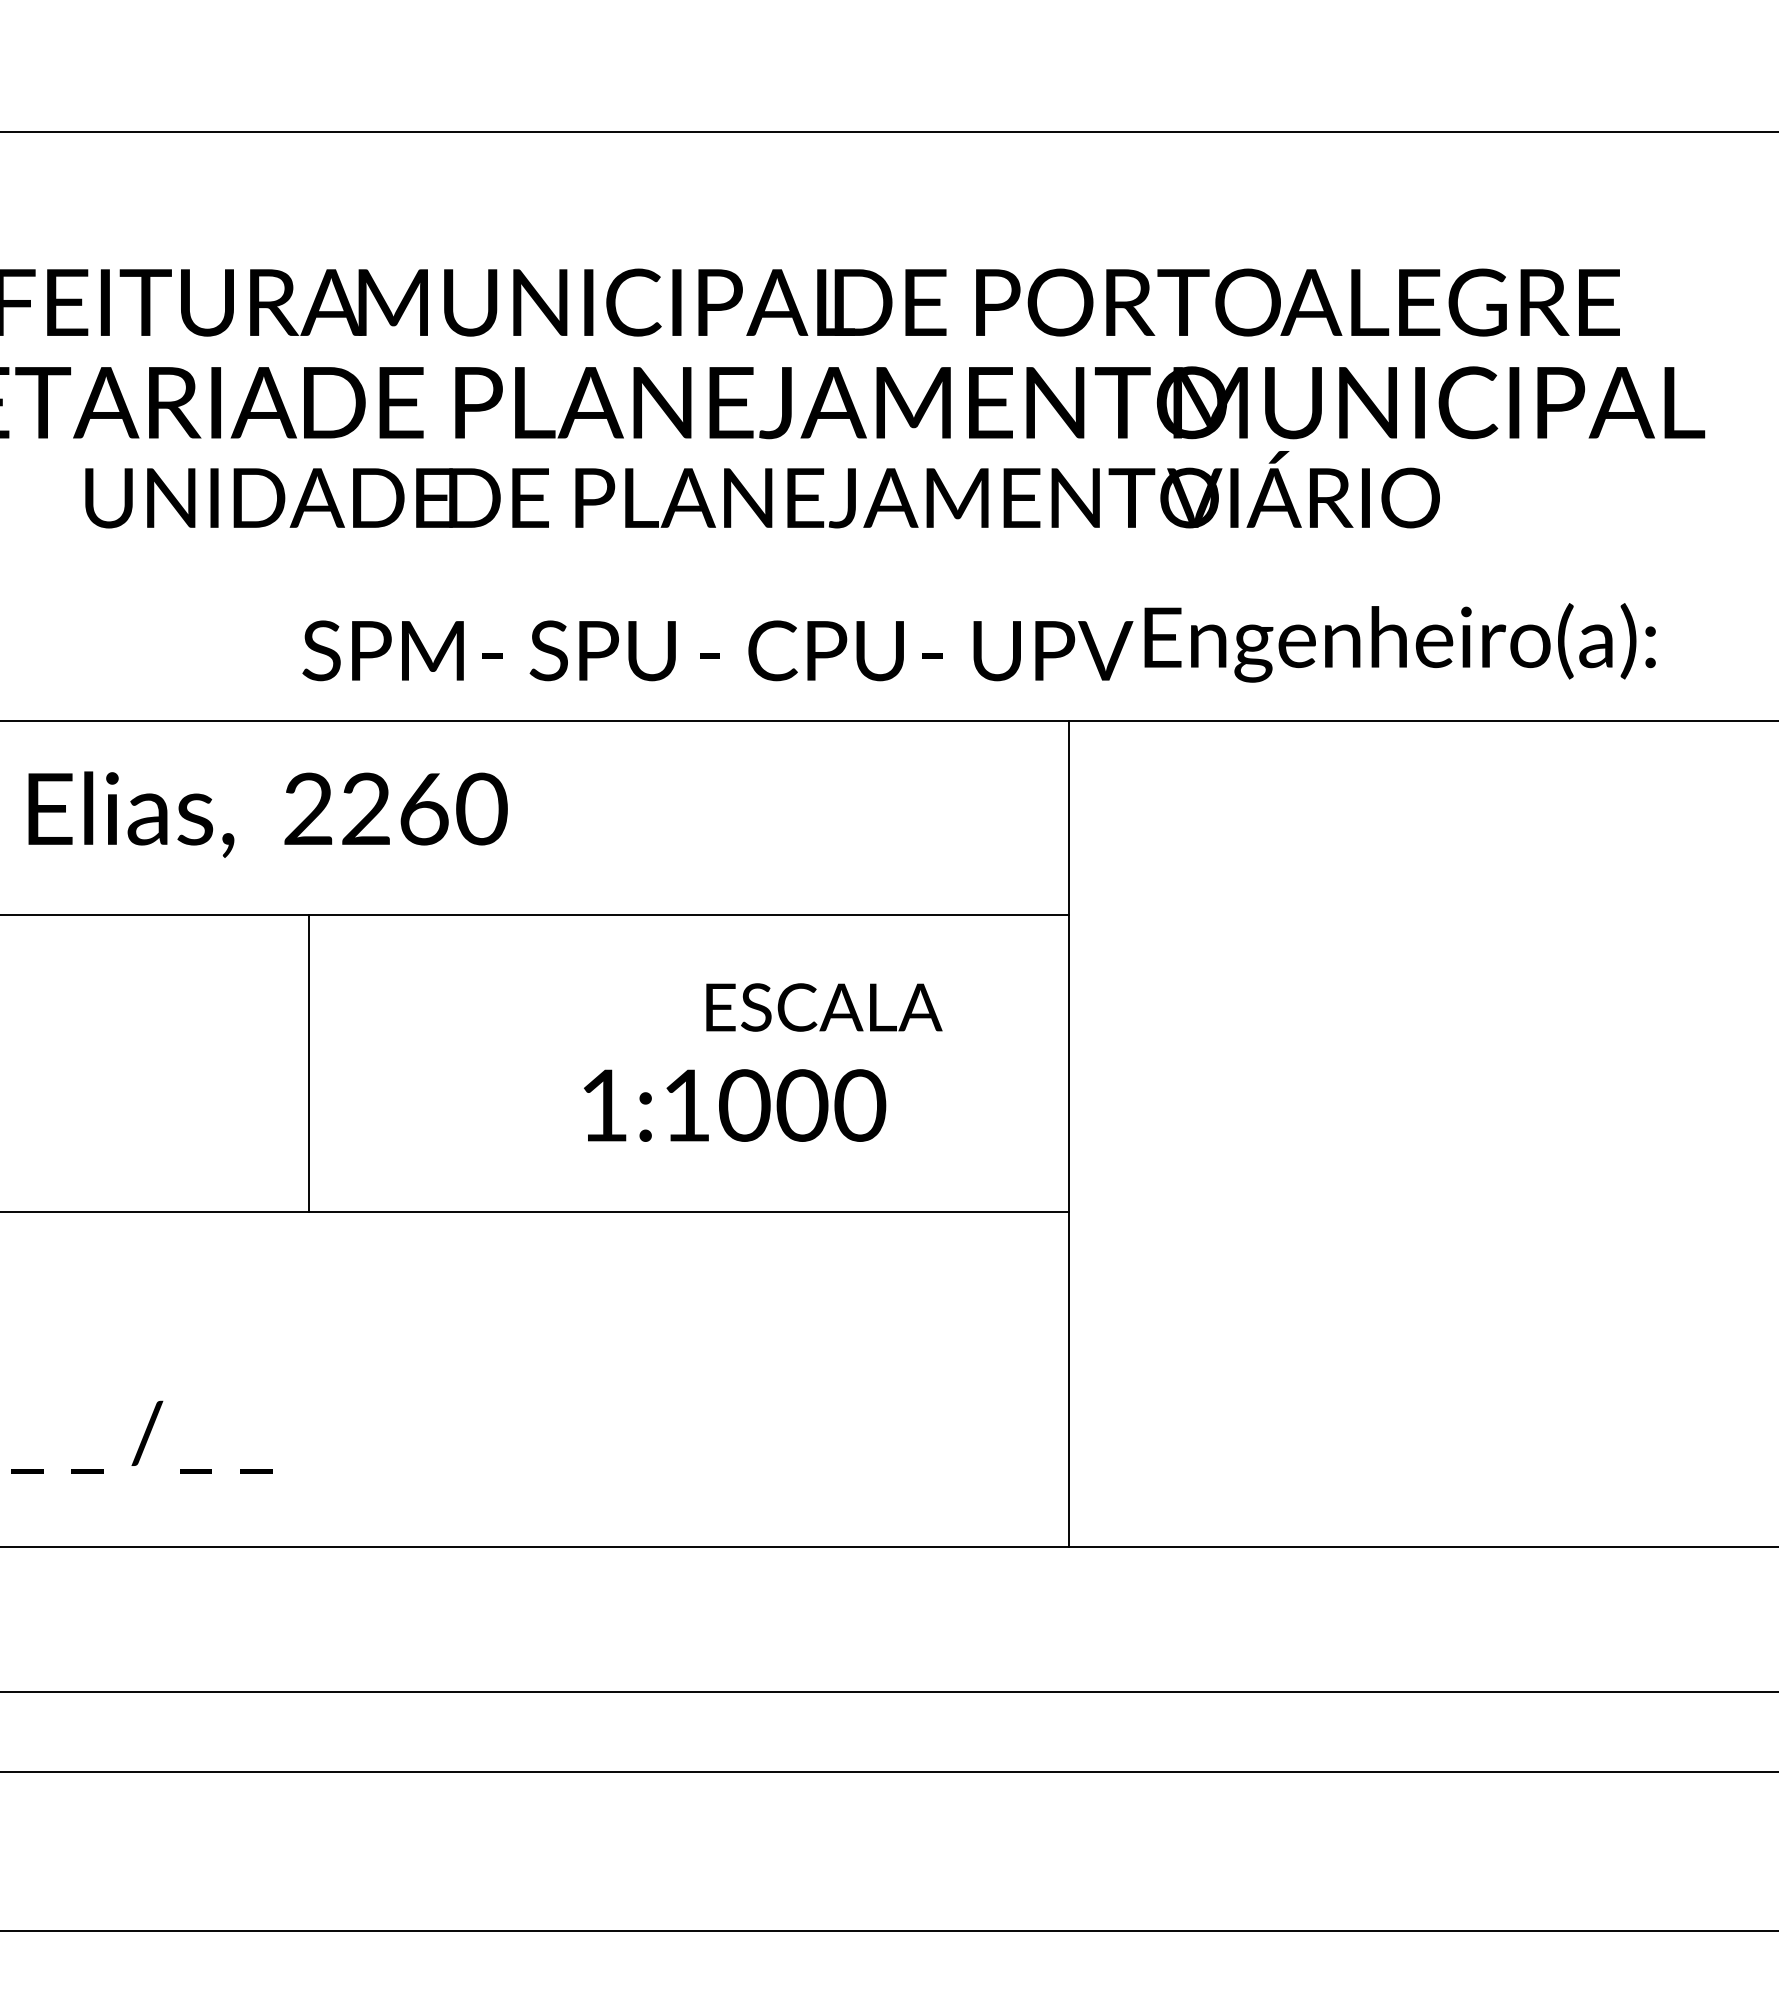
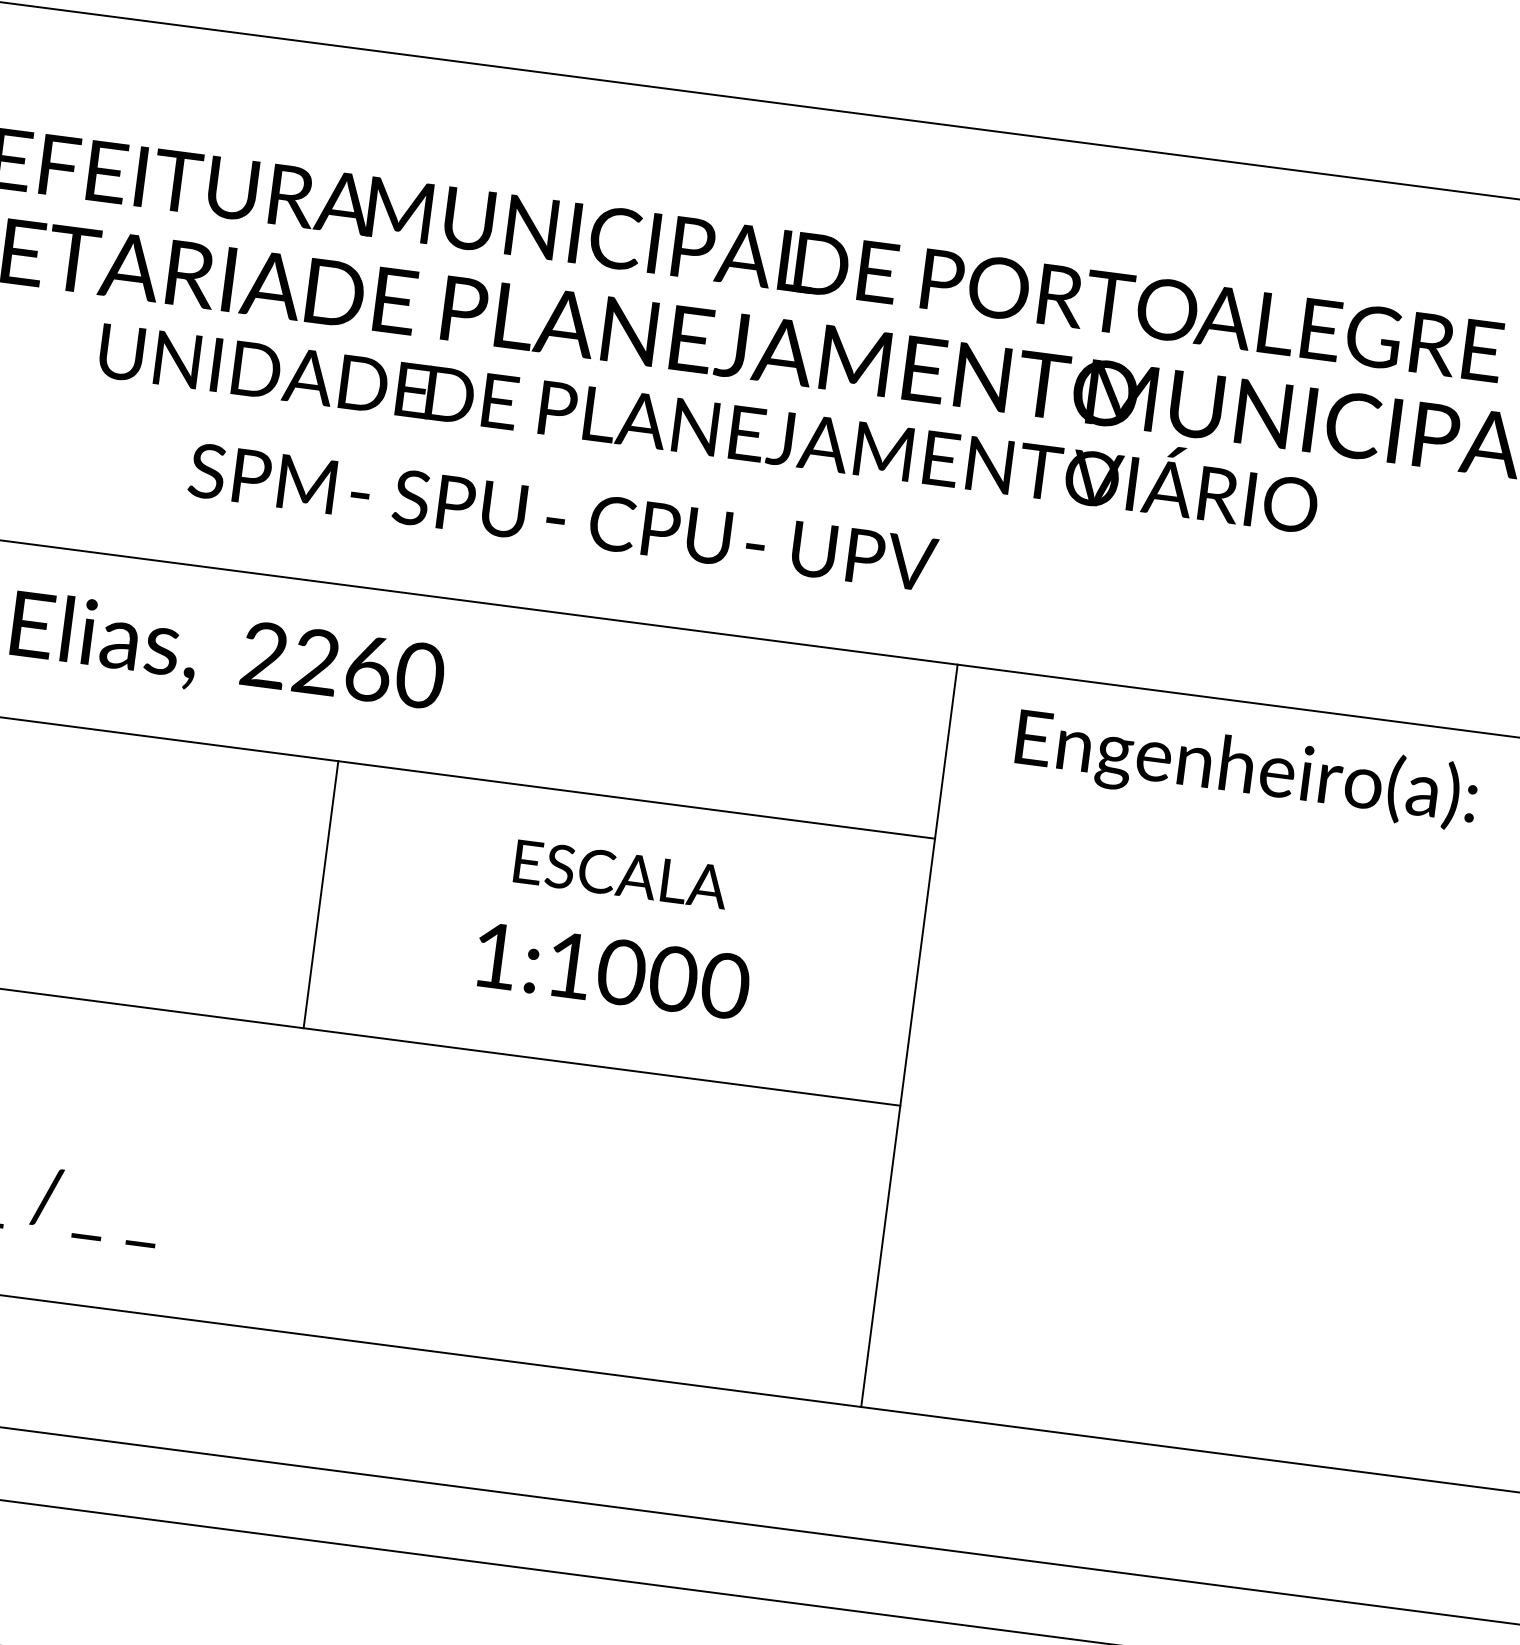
text: (1399, 642) -> (1245, 770), moved
text: (717, 650) -> (562, 517), moved
text: (824, 1007) -> (621, 874), moved
line: (309, 1062) -> (321, 894), moved

